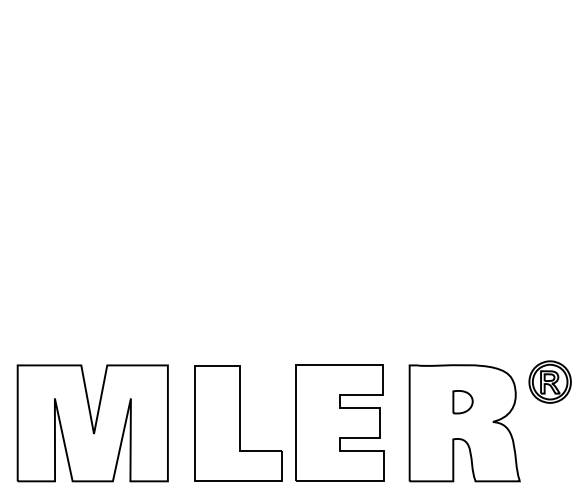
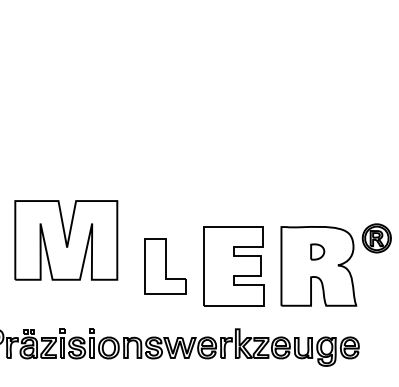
part: (93, 423) -> (66, 240), moved
part: (238, 423) -> (165, 266), size x0.7

